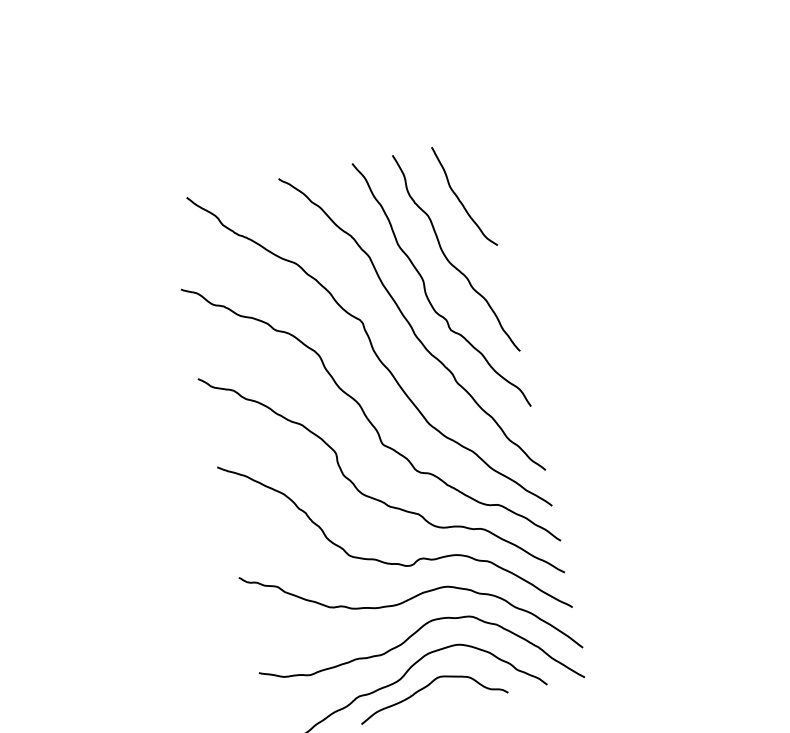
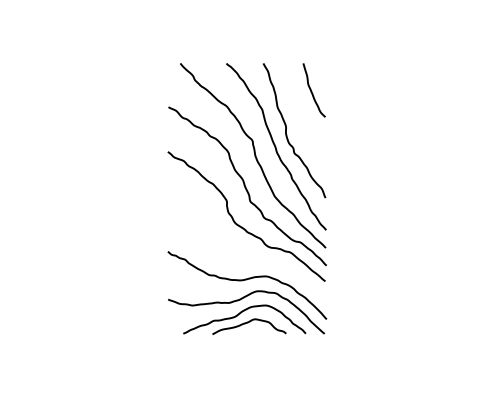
curve: (448, 256) -> (300, 117), removed
curve: (396, 561) -> (245, 259), removed

